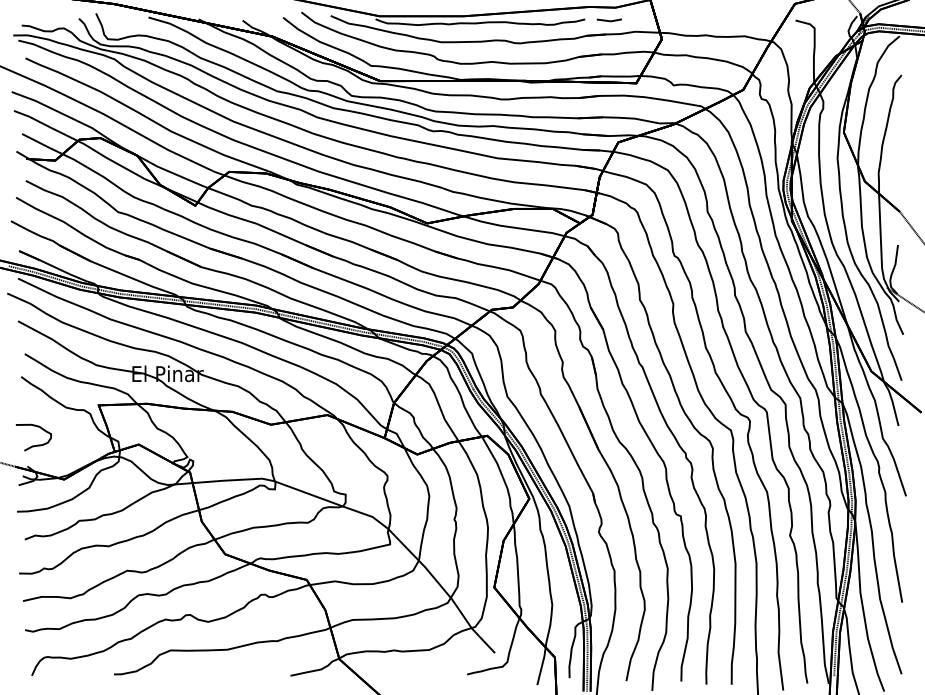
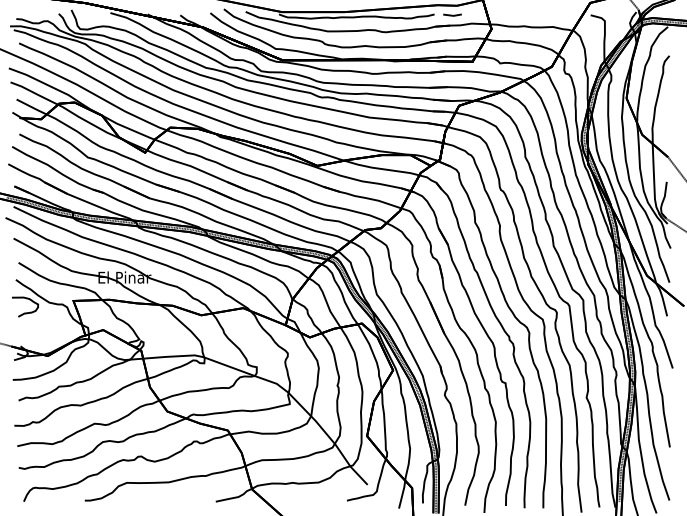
curve: (33, 445) -> (25, 312), moved

